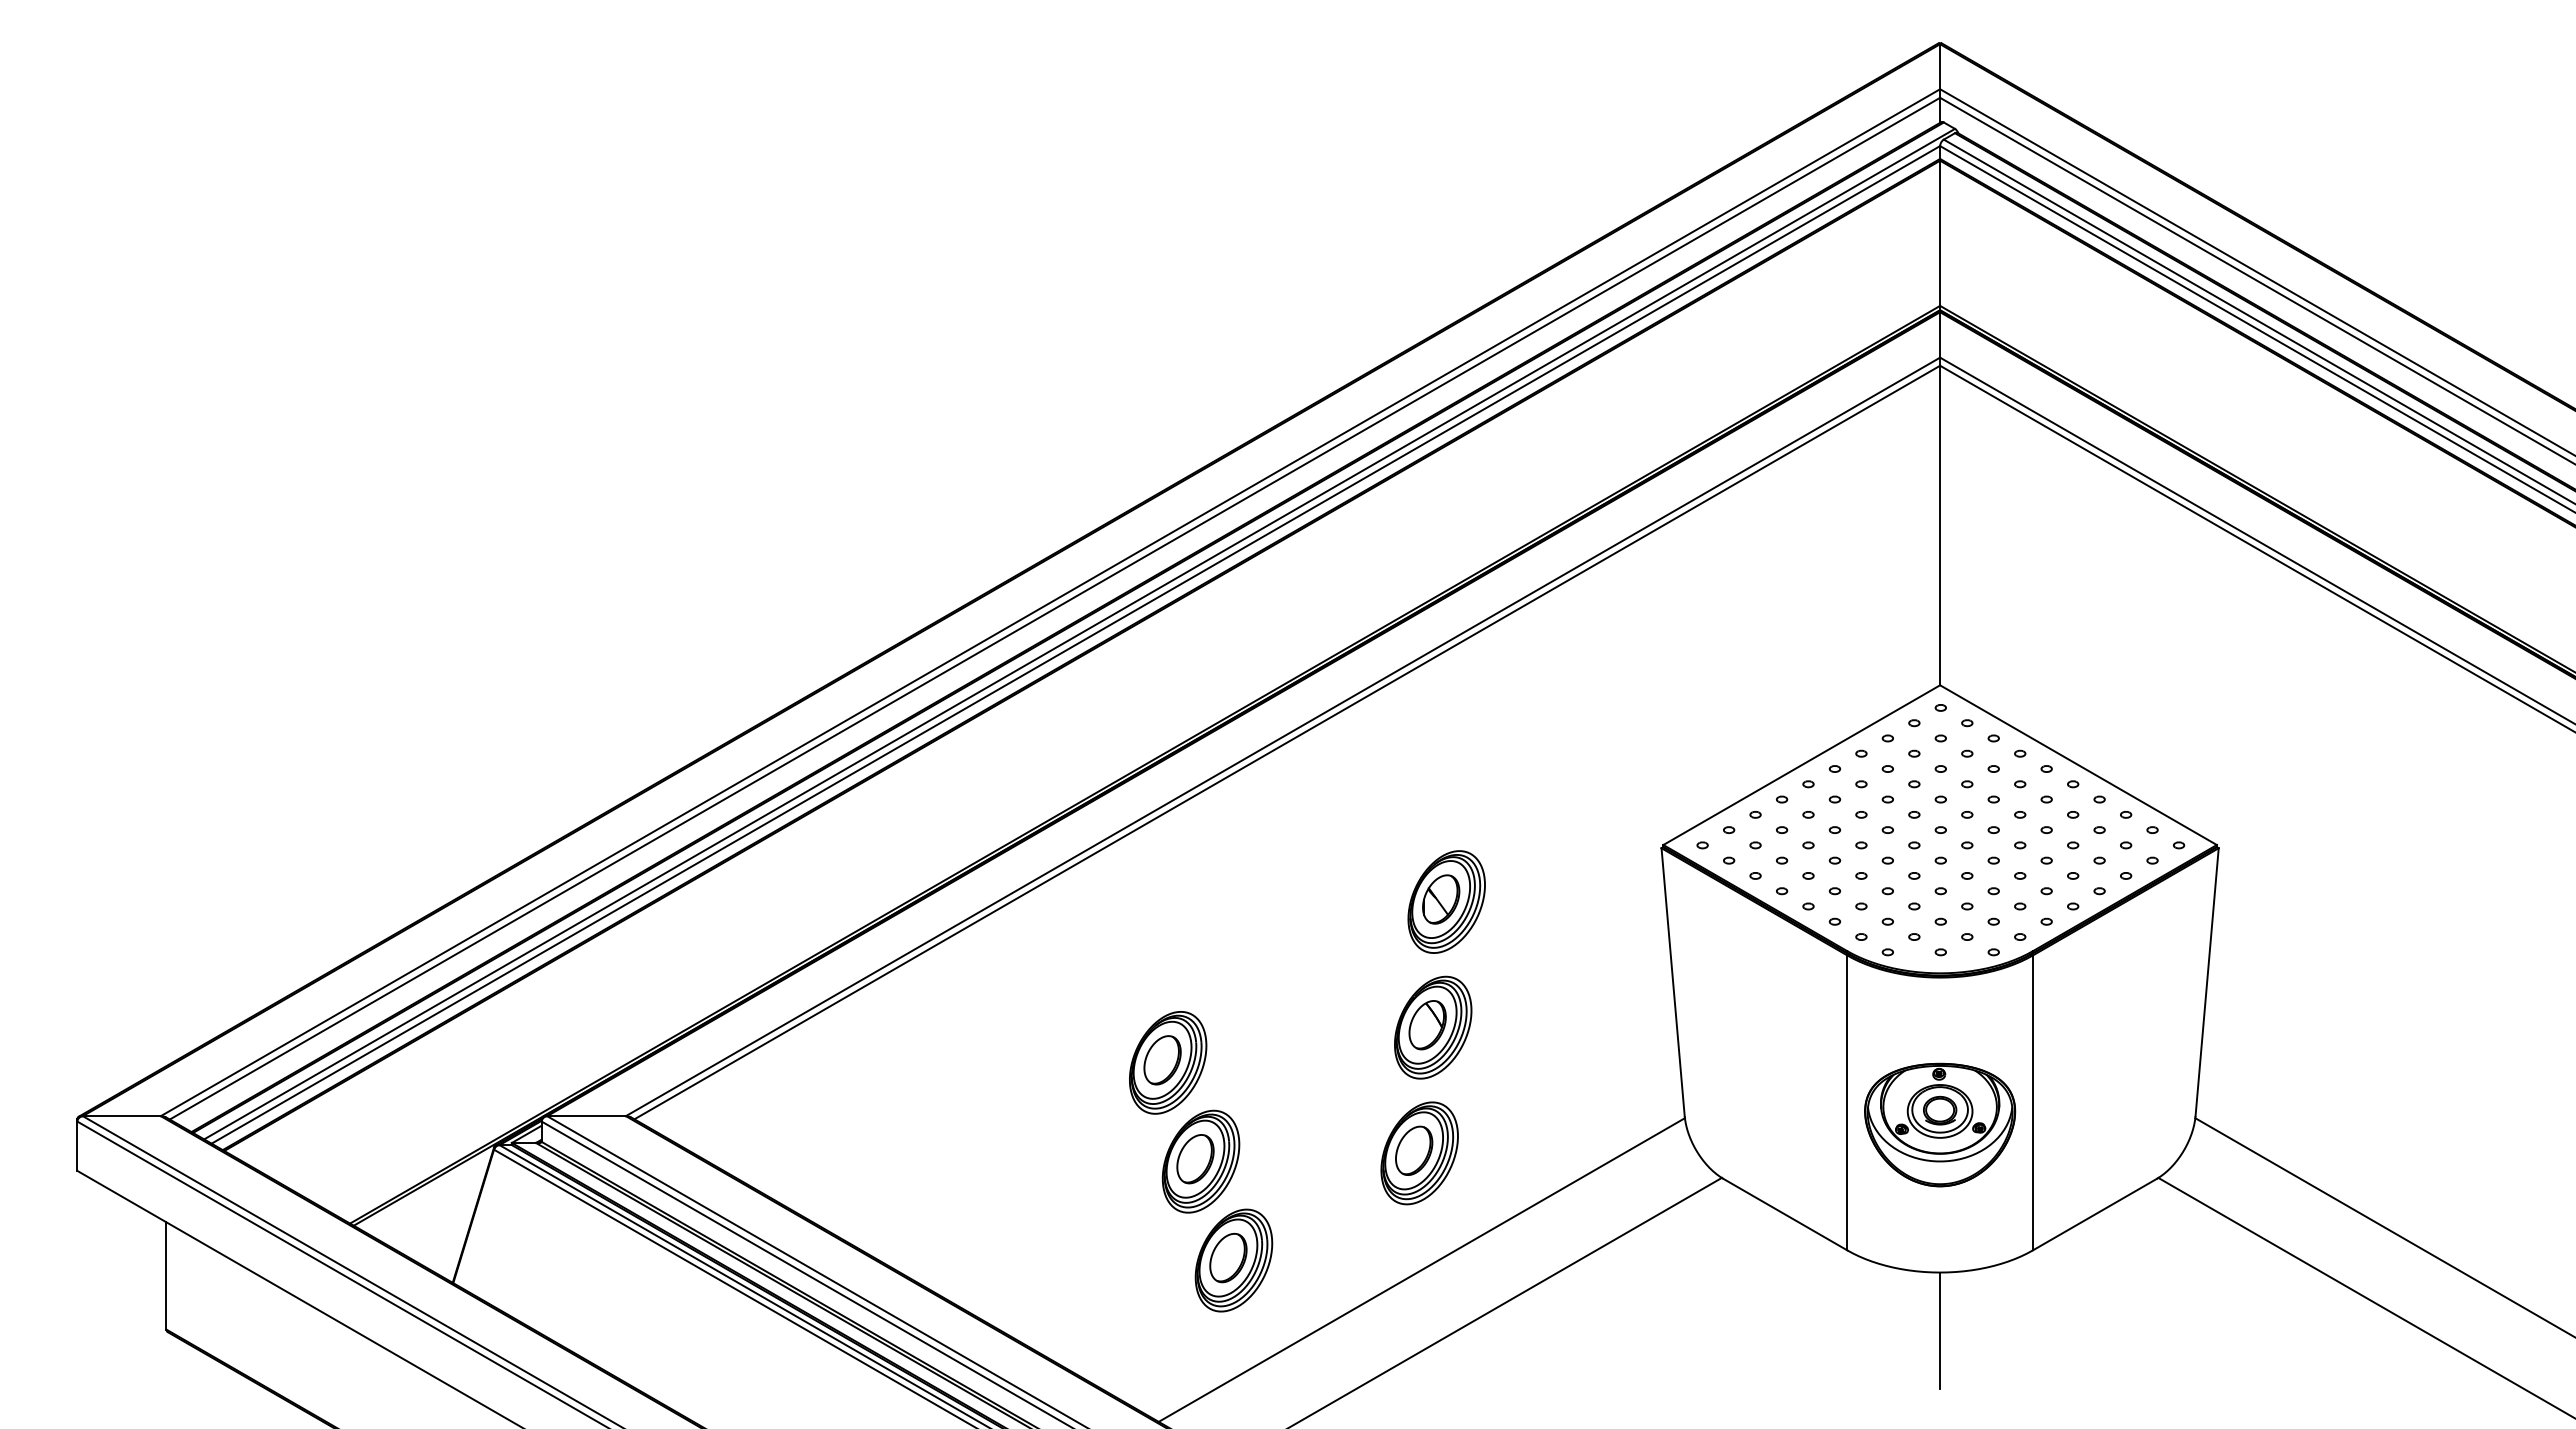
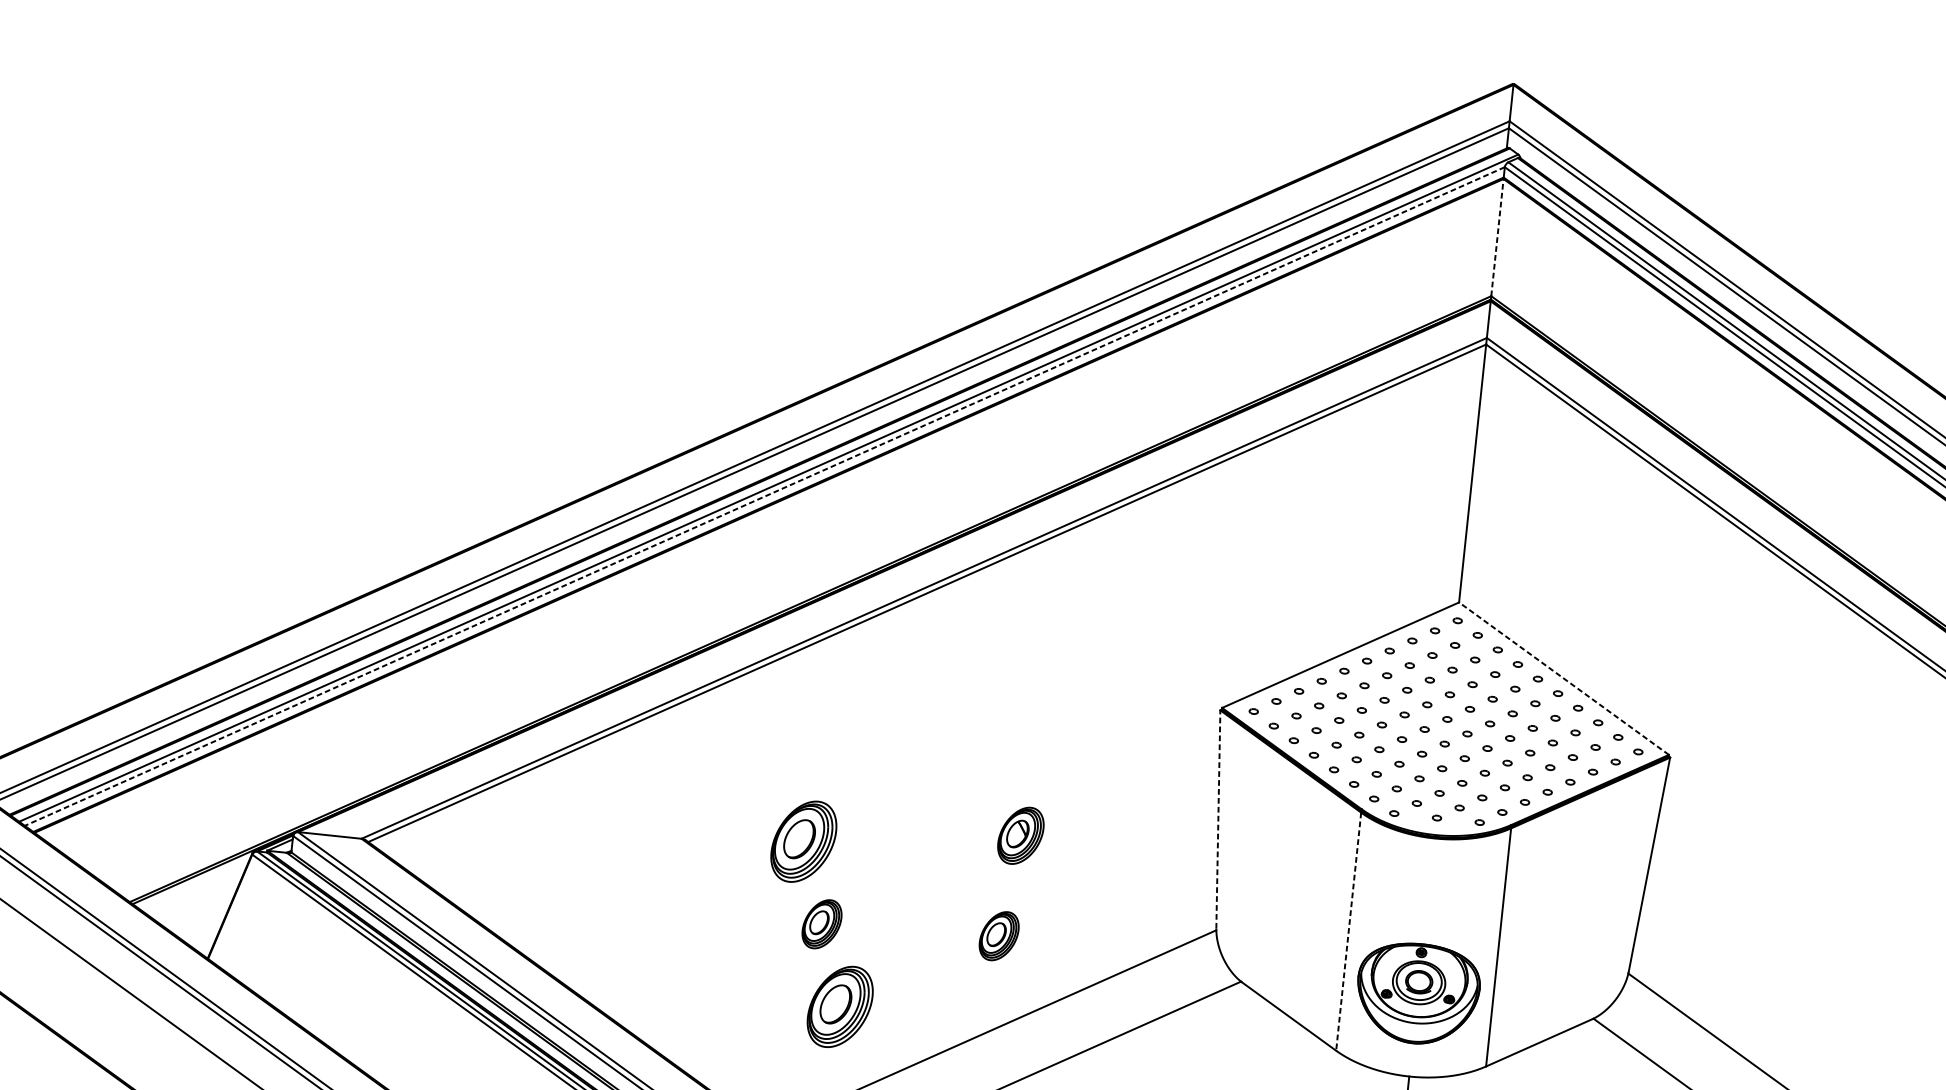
line: (1940, 233) -> (1497, 237), solid -> dashed
line: (1075, 644) -> (764, 496), solid -> dashed
line: (2078, 765) -> (1563, 678), solid -> dashed
part: (1446, 901) -> (1042, 735), removed
line: (1673, 981) -> (1218, 818), solid -> dashed
part: (1433, 1027) -> (1021, 835), size x0.7
line: (1847, 1103) -> (1348, 932), solid -> dashed
part: (1940, 1124) -> (1418, 993), moved
part: (1419, 1153) -> (999, 936), size x0.6
part: (1200, 1161) -> (821, 924), size x0.6

